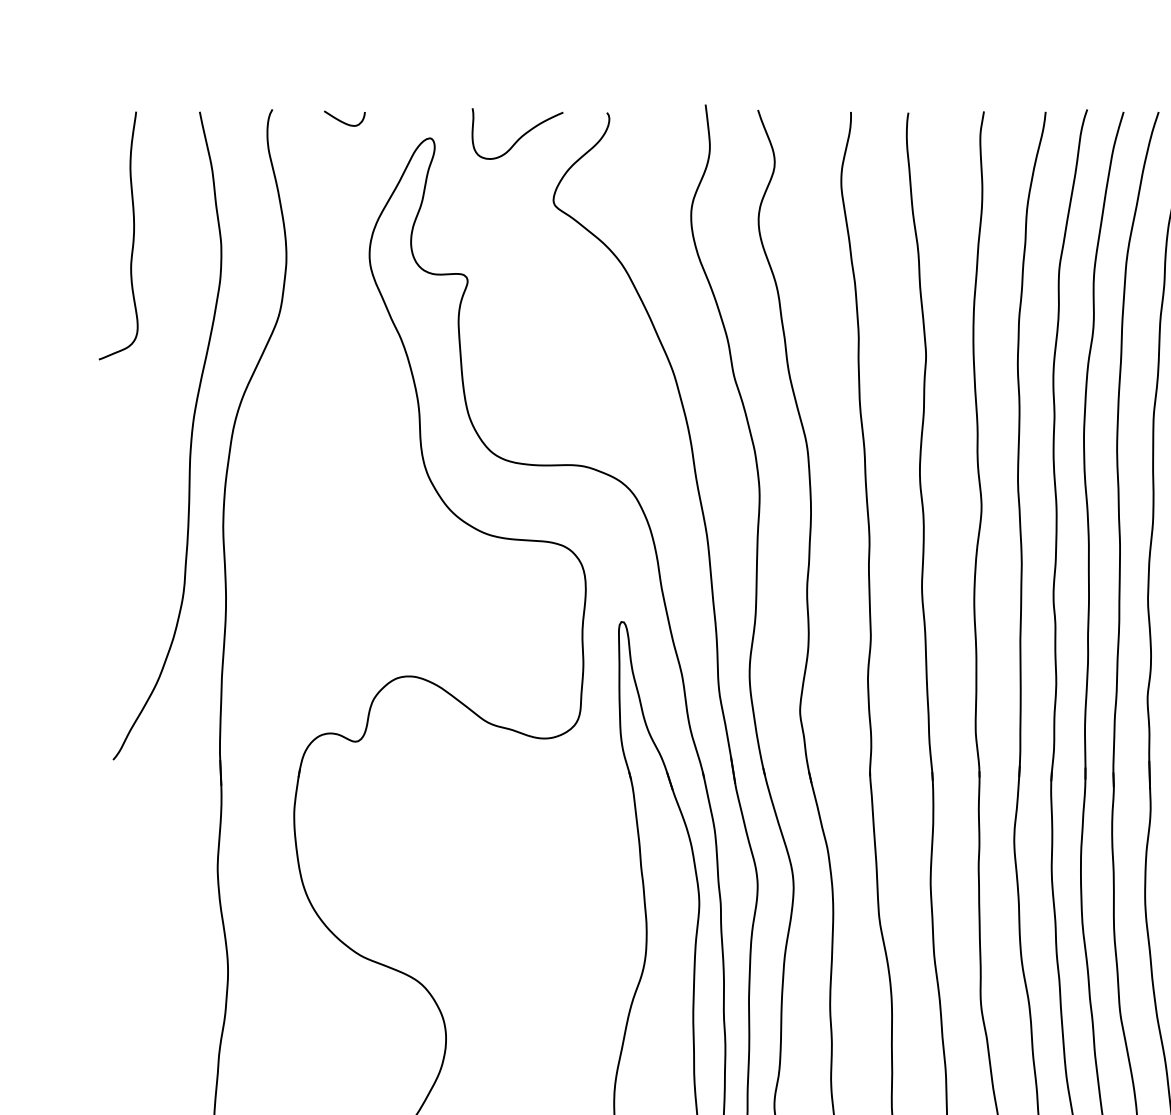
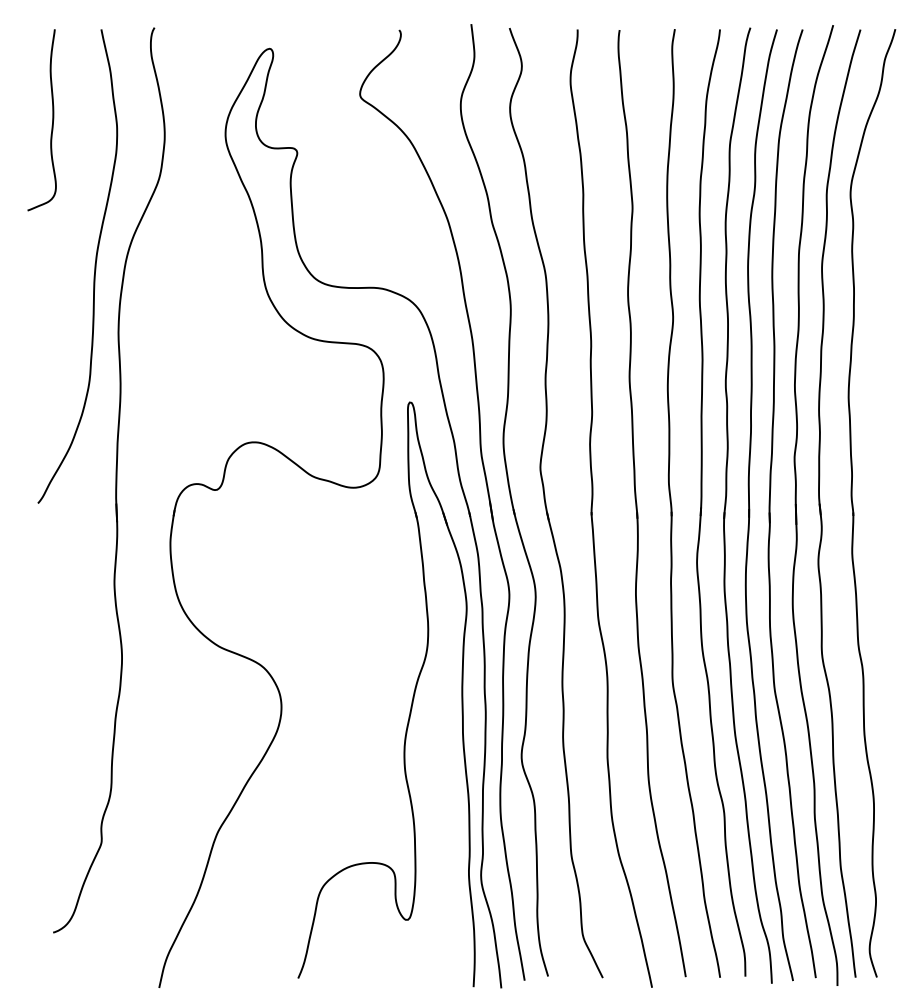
curve: (344, 121) -> (207, 36), removed
curve: (519, 136) -> (335, 47), removed

